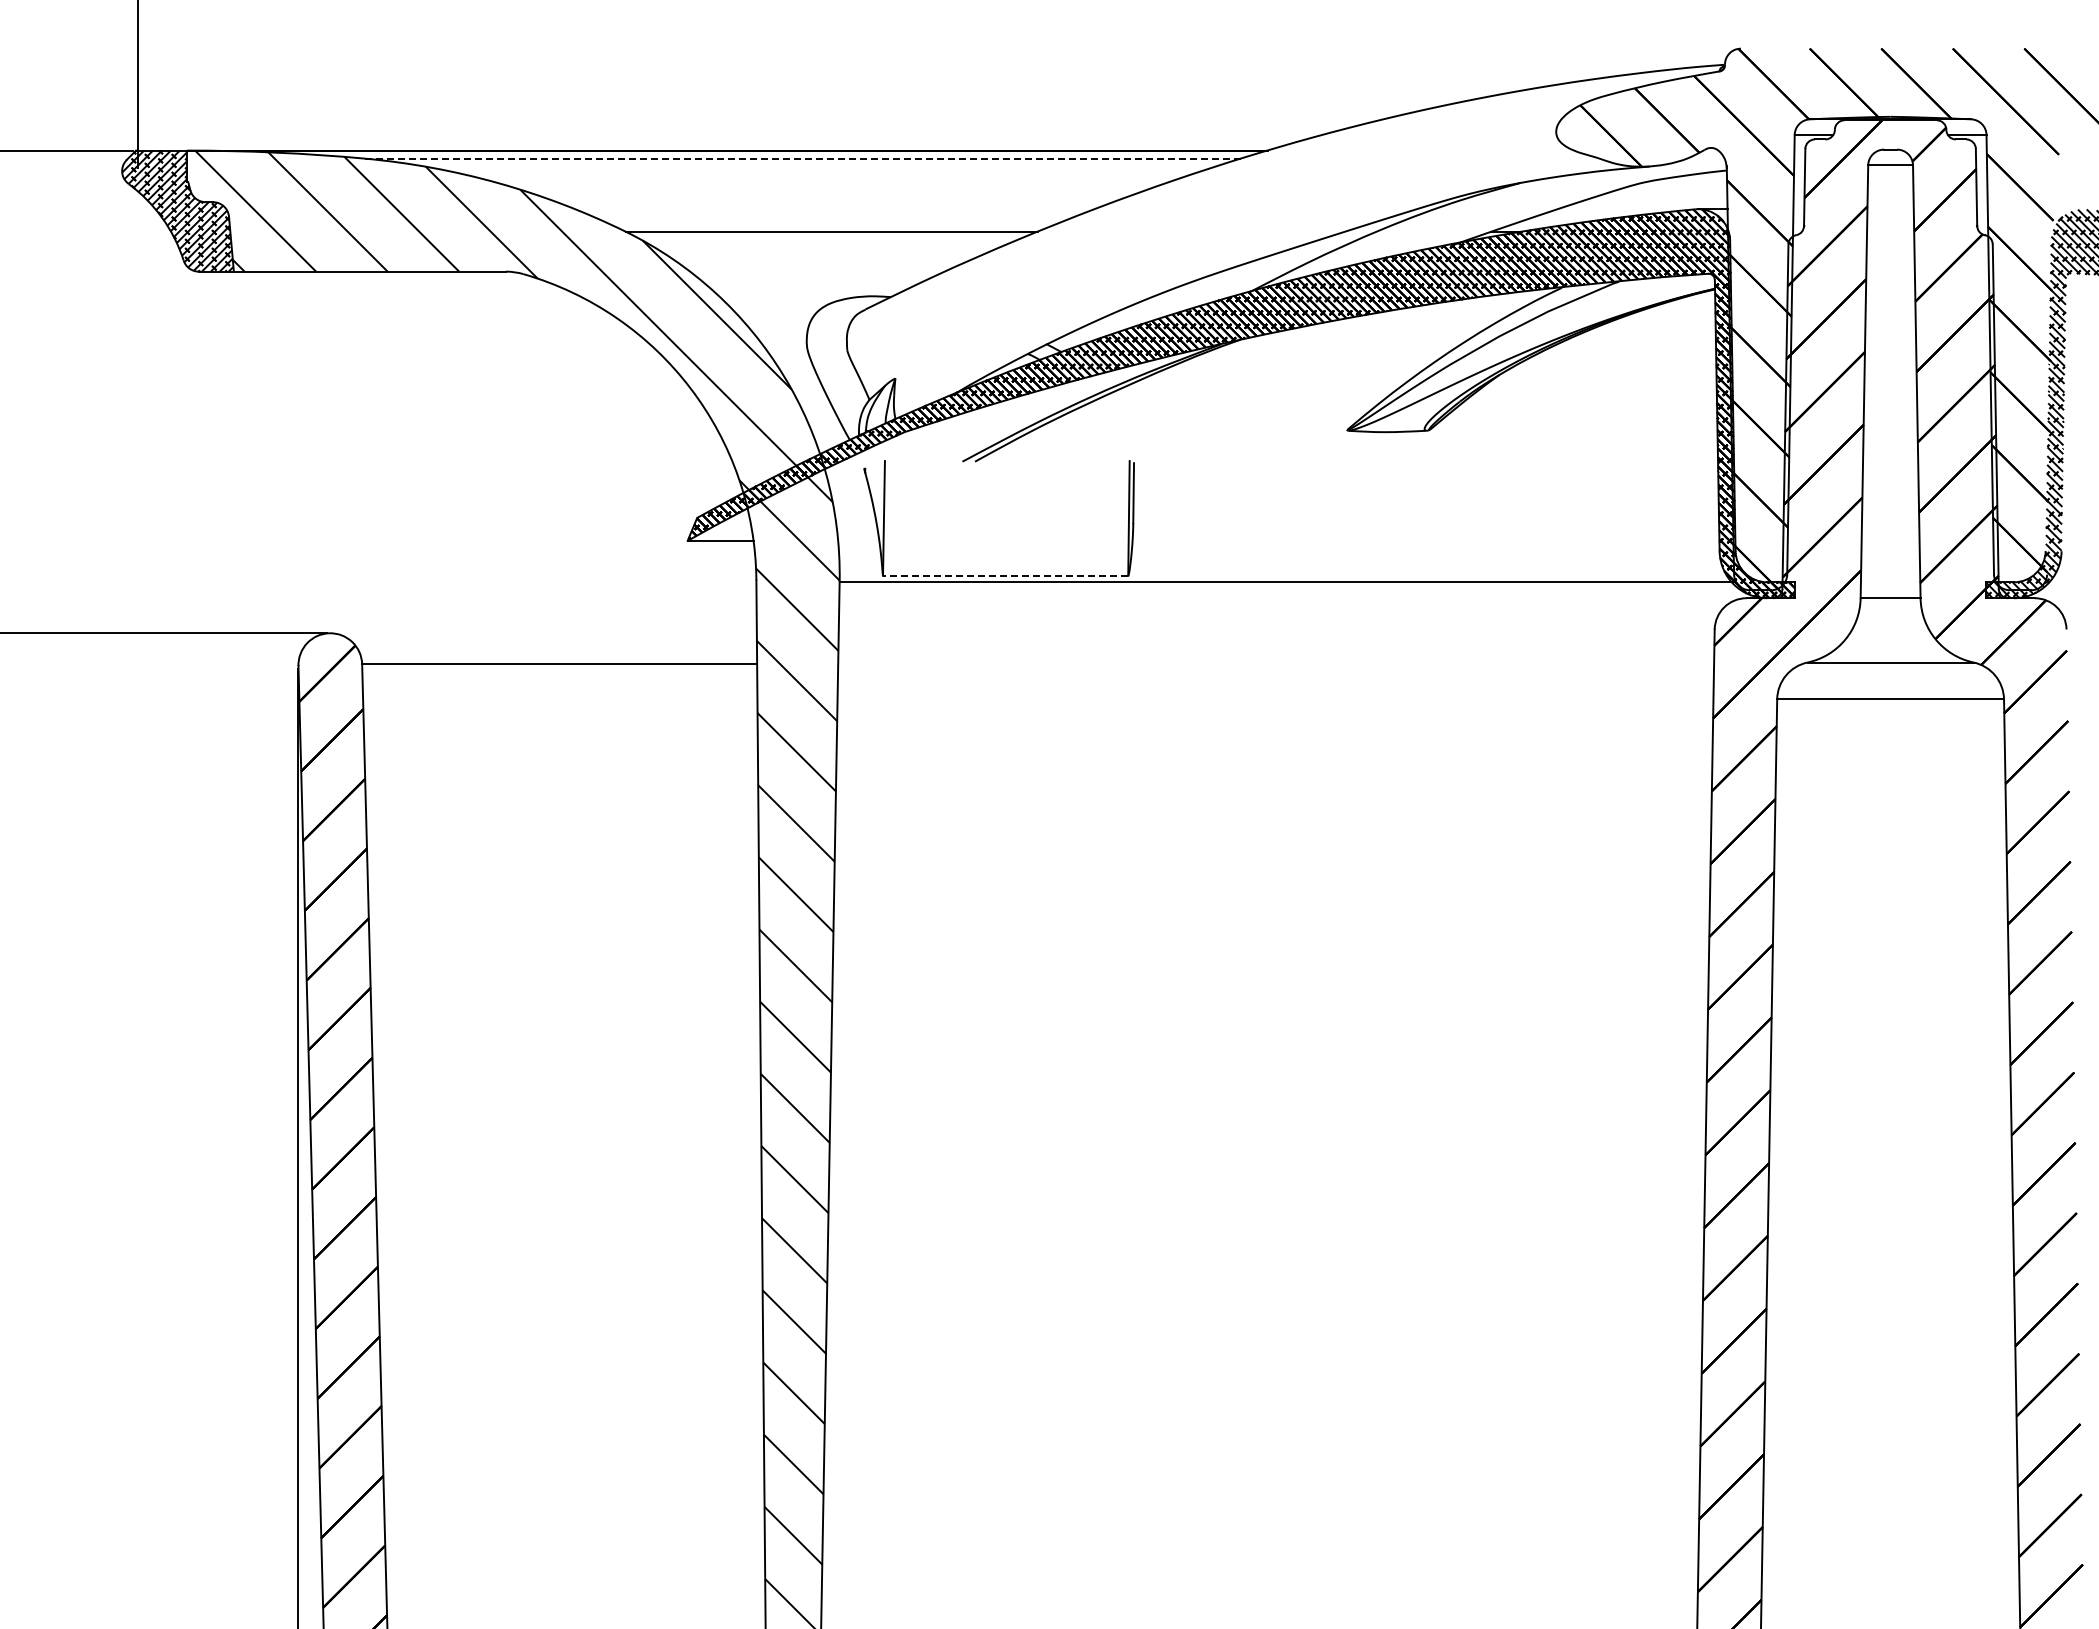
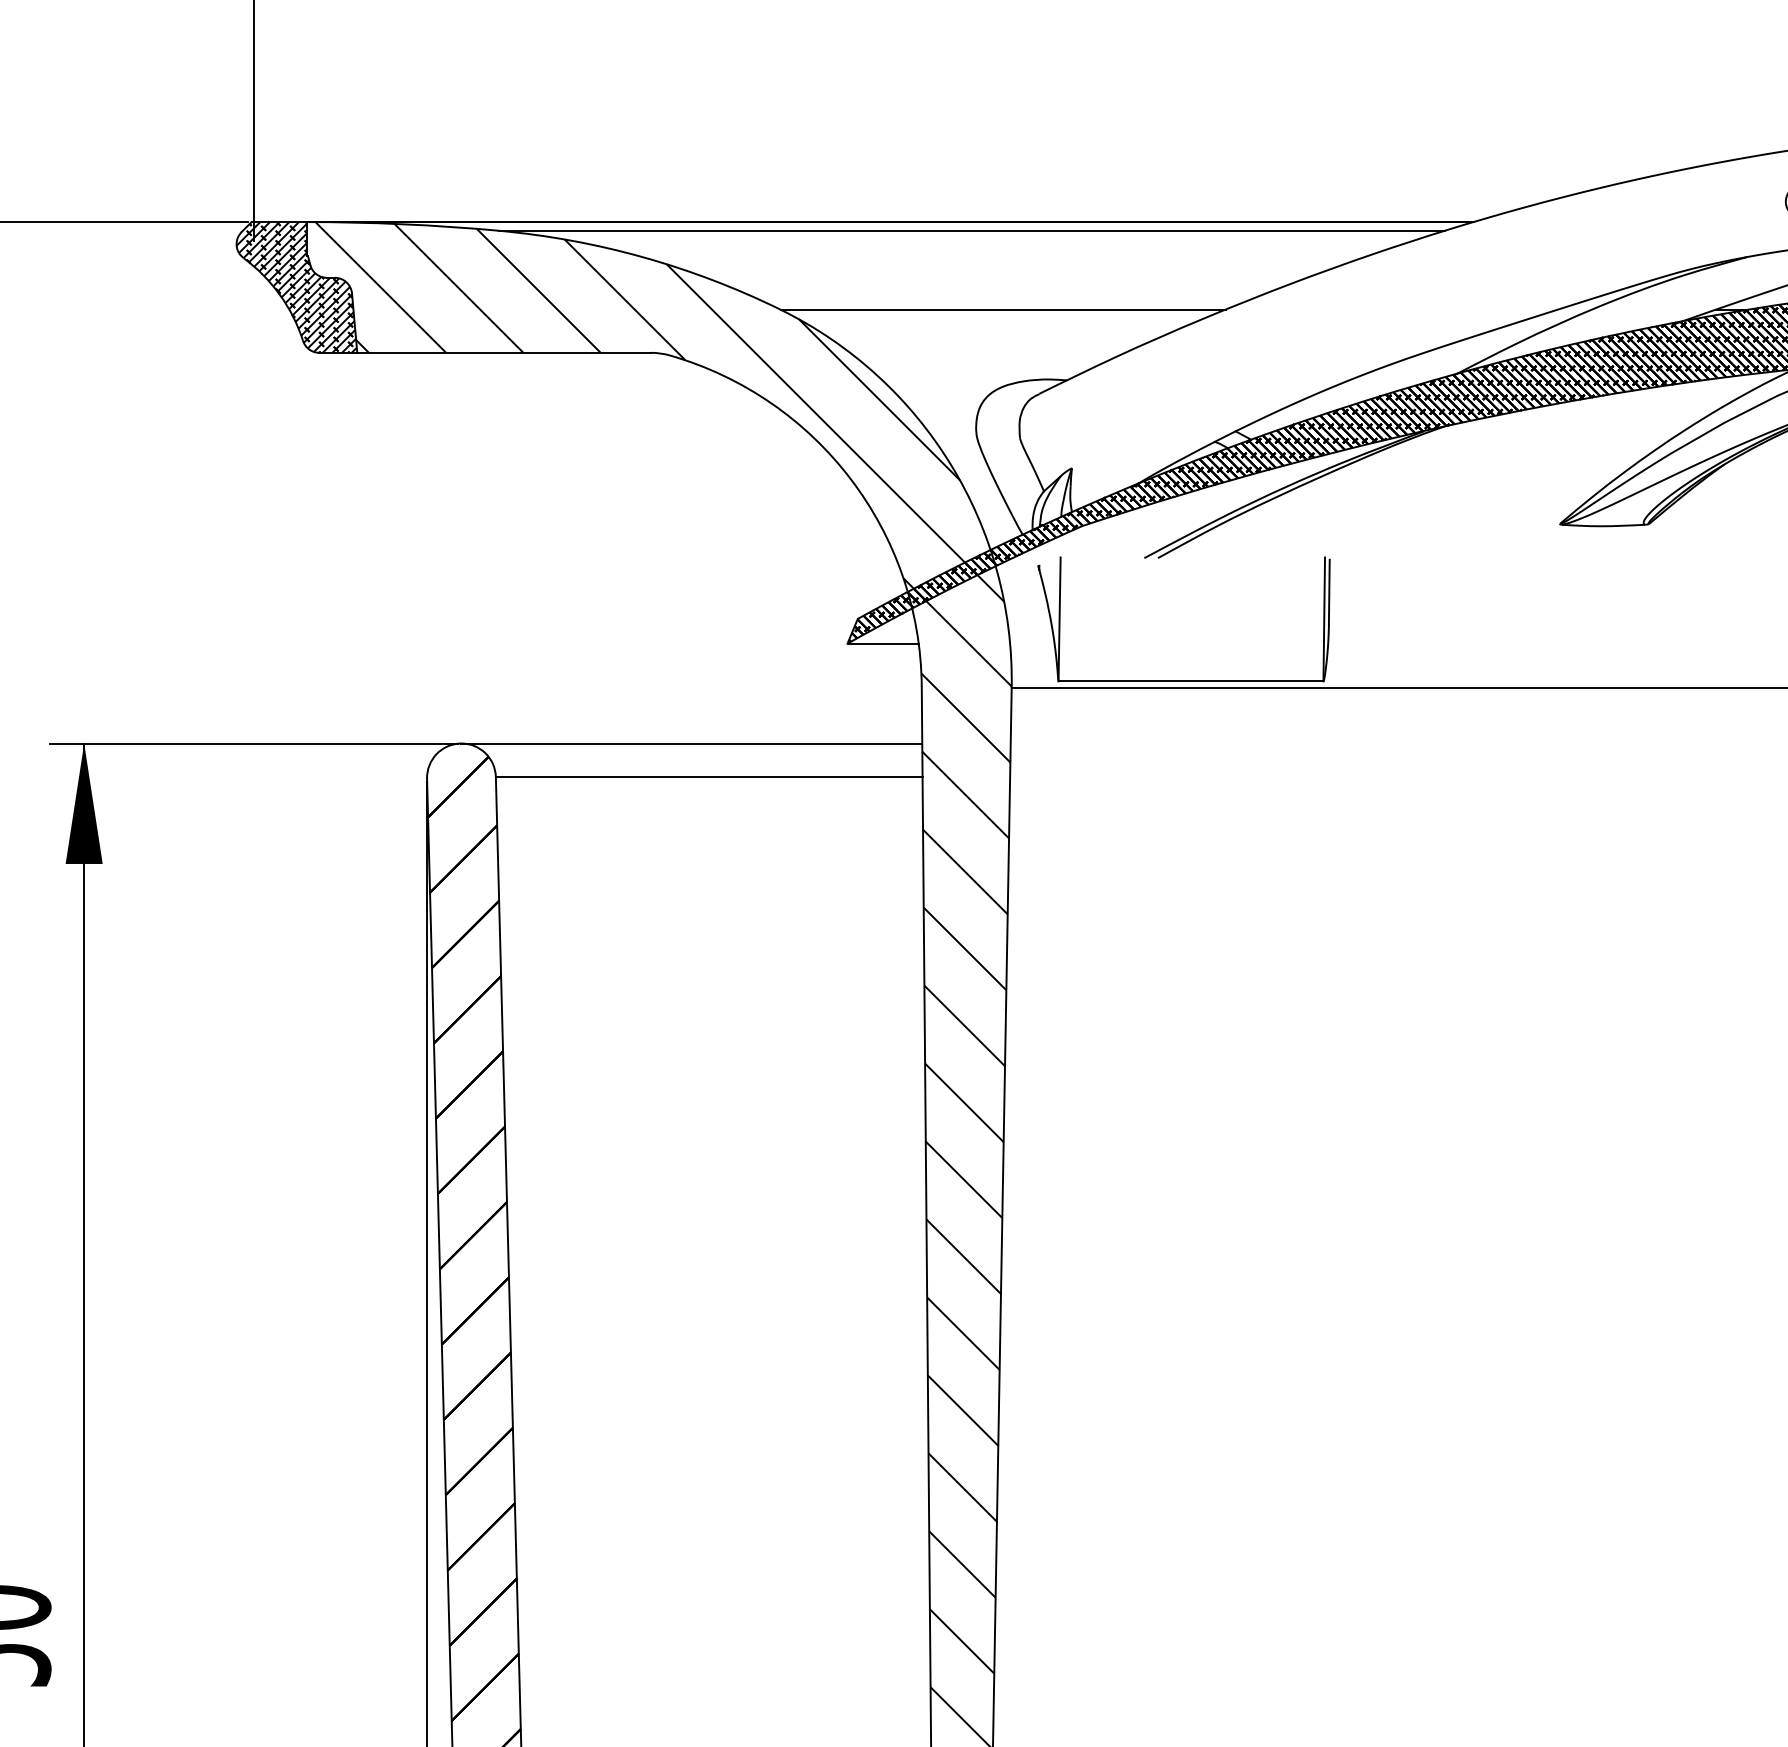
line: (802, 158) -> (971, 230), dashed -> solid
line: (1005, 575) -> (1190, 681), dashed -> solid
line: (543, 633) -> (691, 743), added

